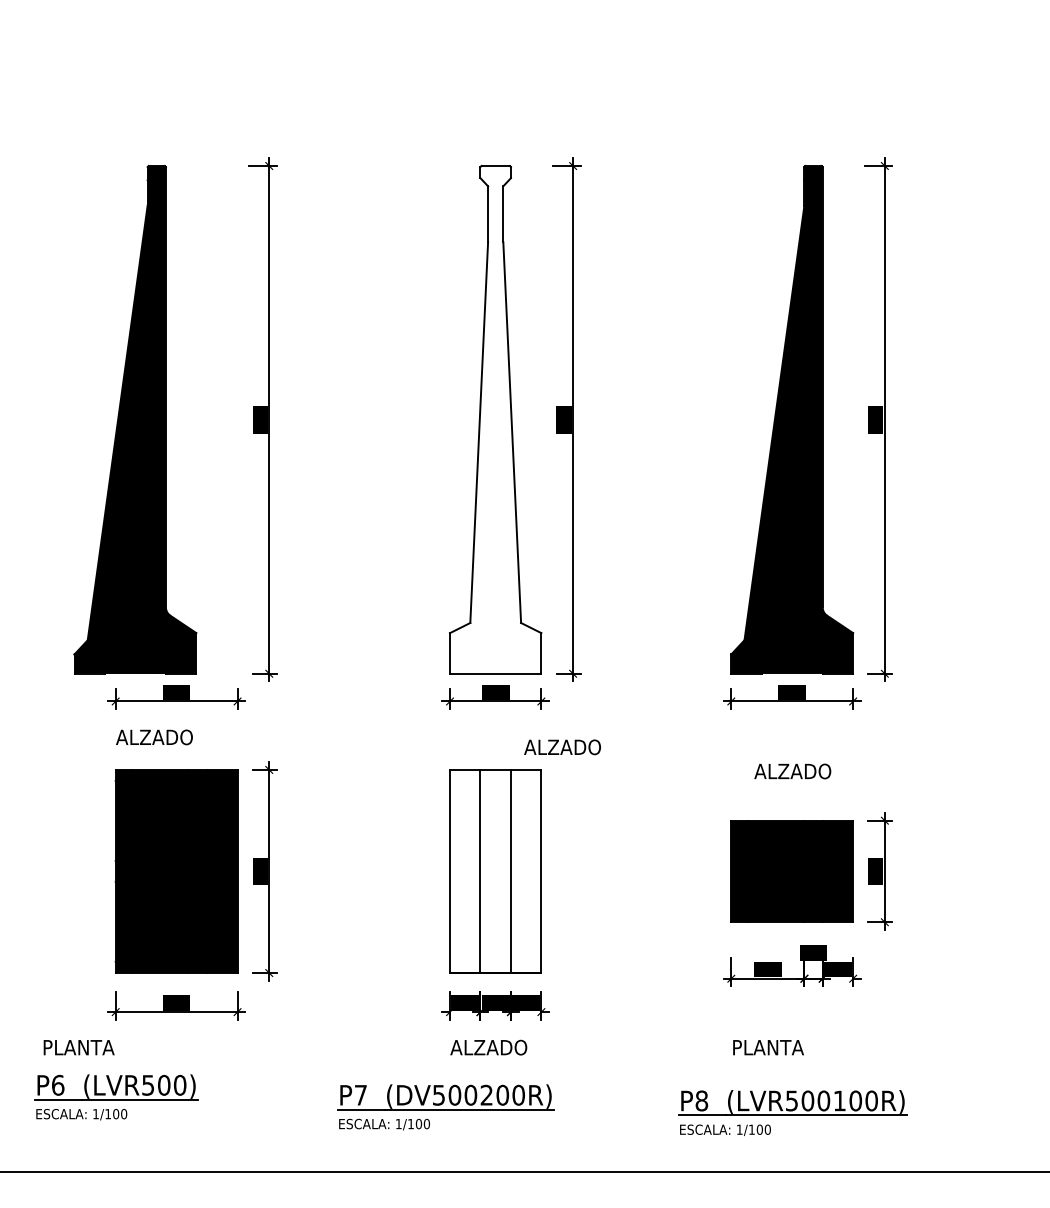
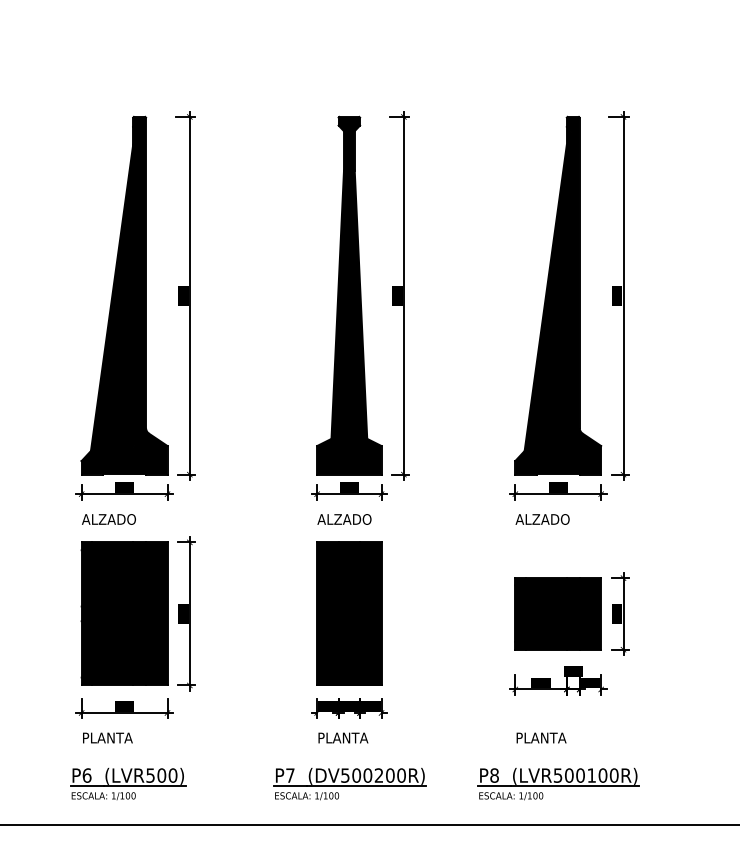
part: (135, 419) -> (124, 295), moved
fill: (495, 419) -> (349, 295), added
text: (562, 747) -> (344, 519), moved
text: (792, 771) -> (542, 519), moved
fill: (495, 870) -> (349, 613), added
text: (78, 1046) -> (107, 737), moved
text: (488, 1046) -> (344, 737), ALZADO -> PLANTA
part: (116, 1096) -> (128, 783), moved
part: (444, 1106) -> (349, 783), moved

